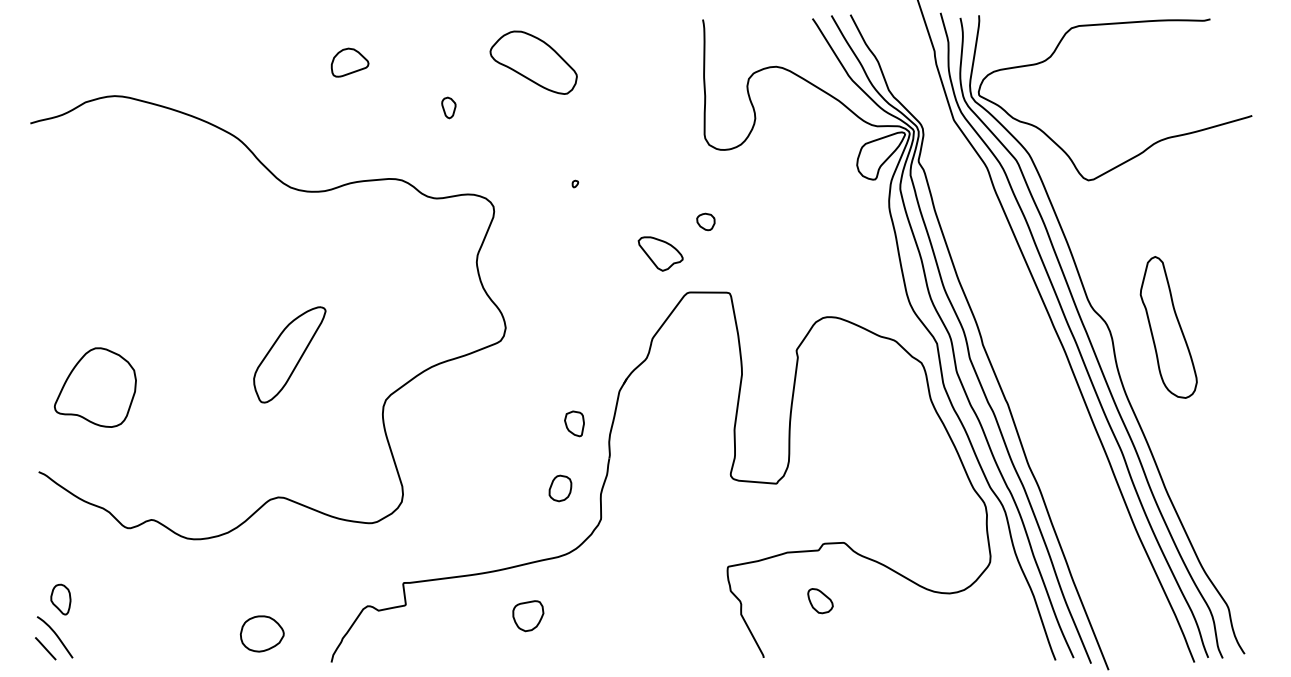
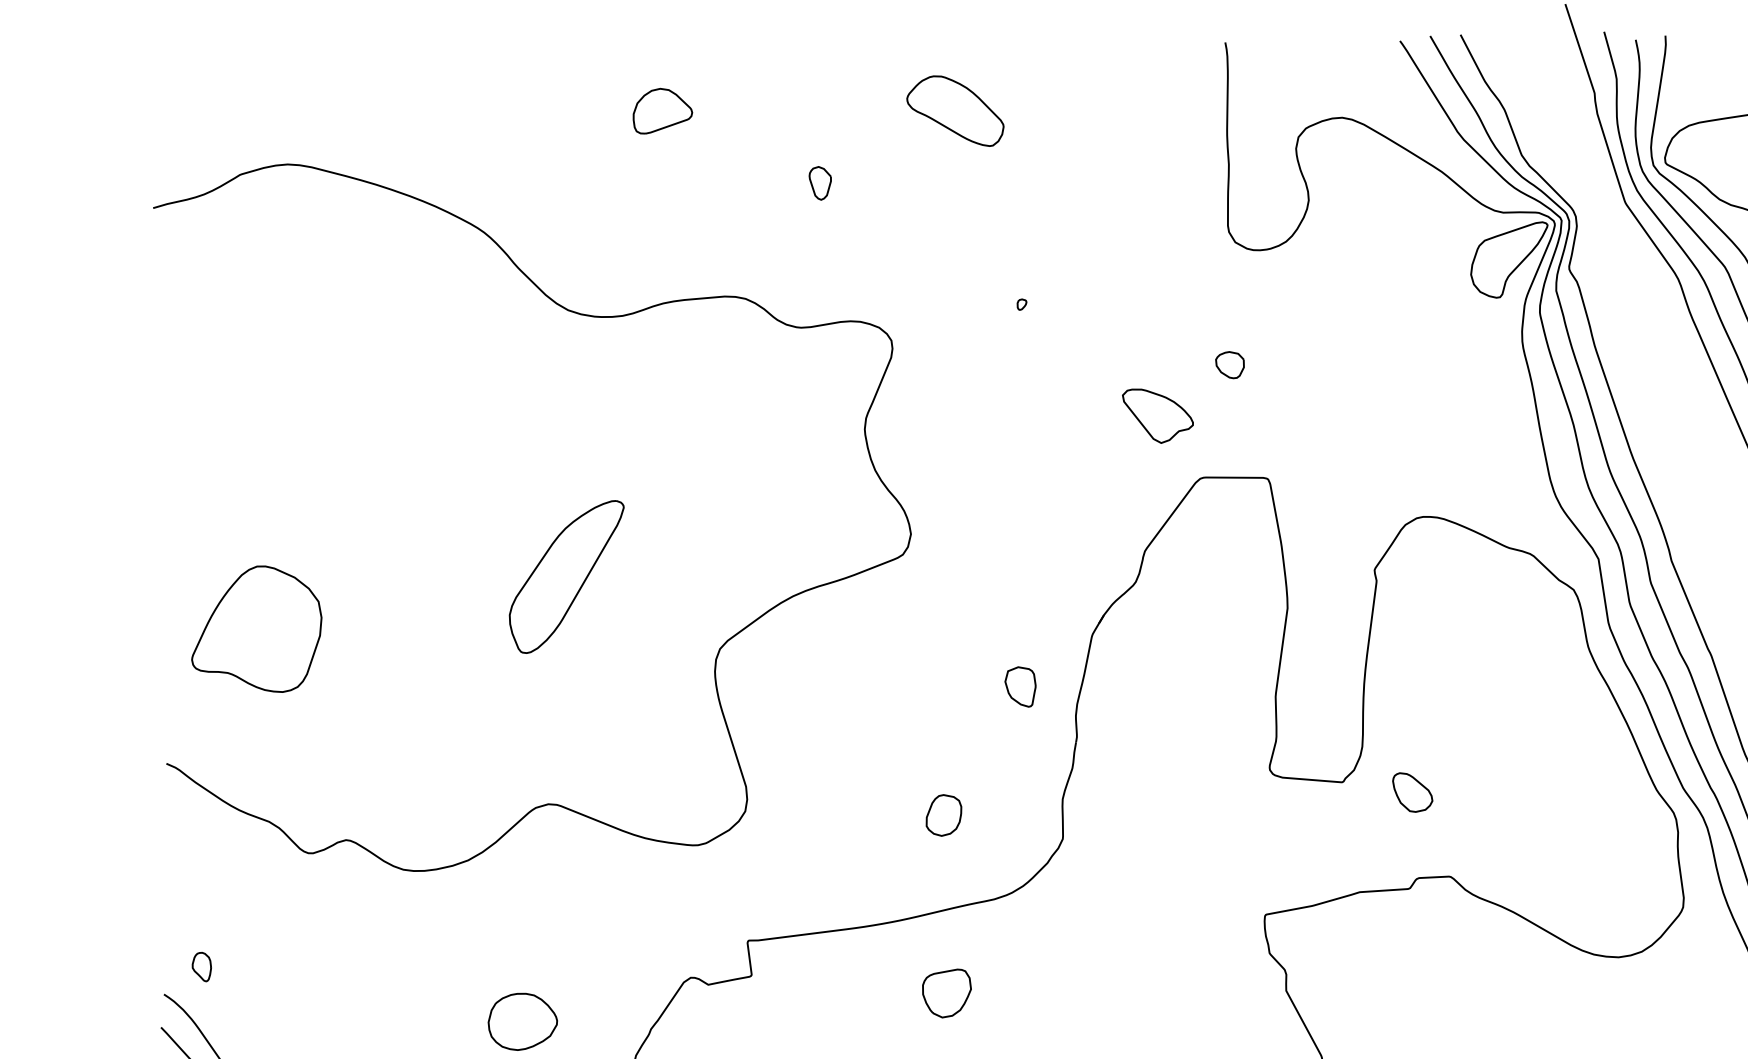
part: (533, 62) -> (955, 110), size x0.7
part: (560, 488) -> (944, 815), moved
part: (60, 599) -> (201, 966), size x0.6
part: (820, 601) -> (1412, 793), moved

